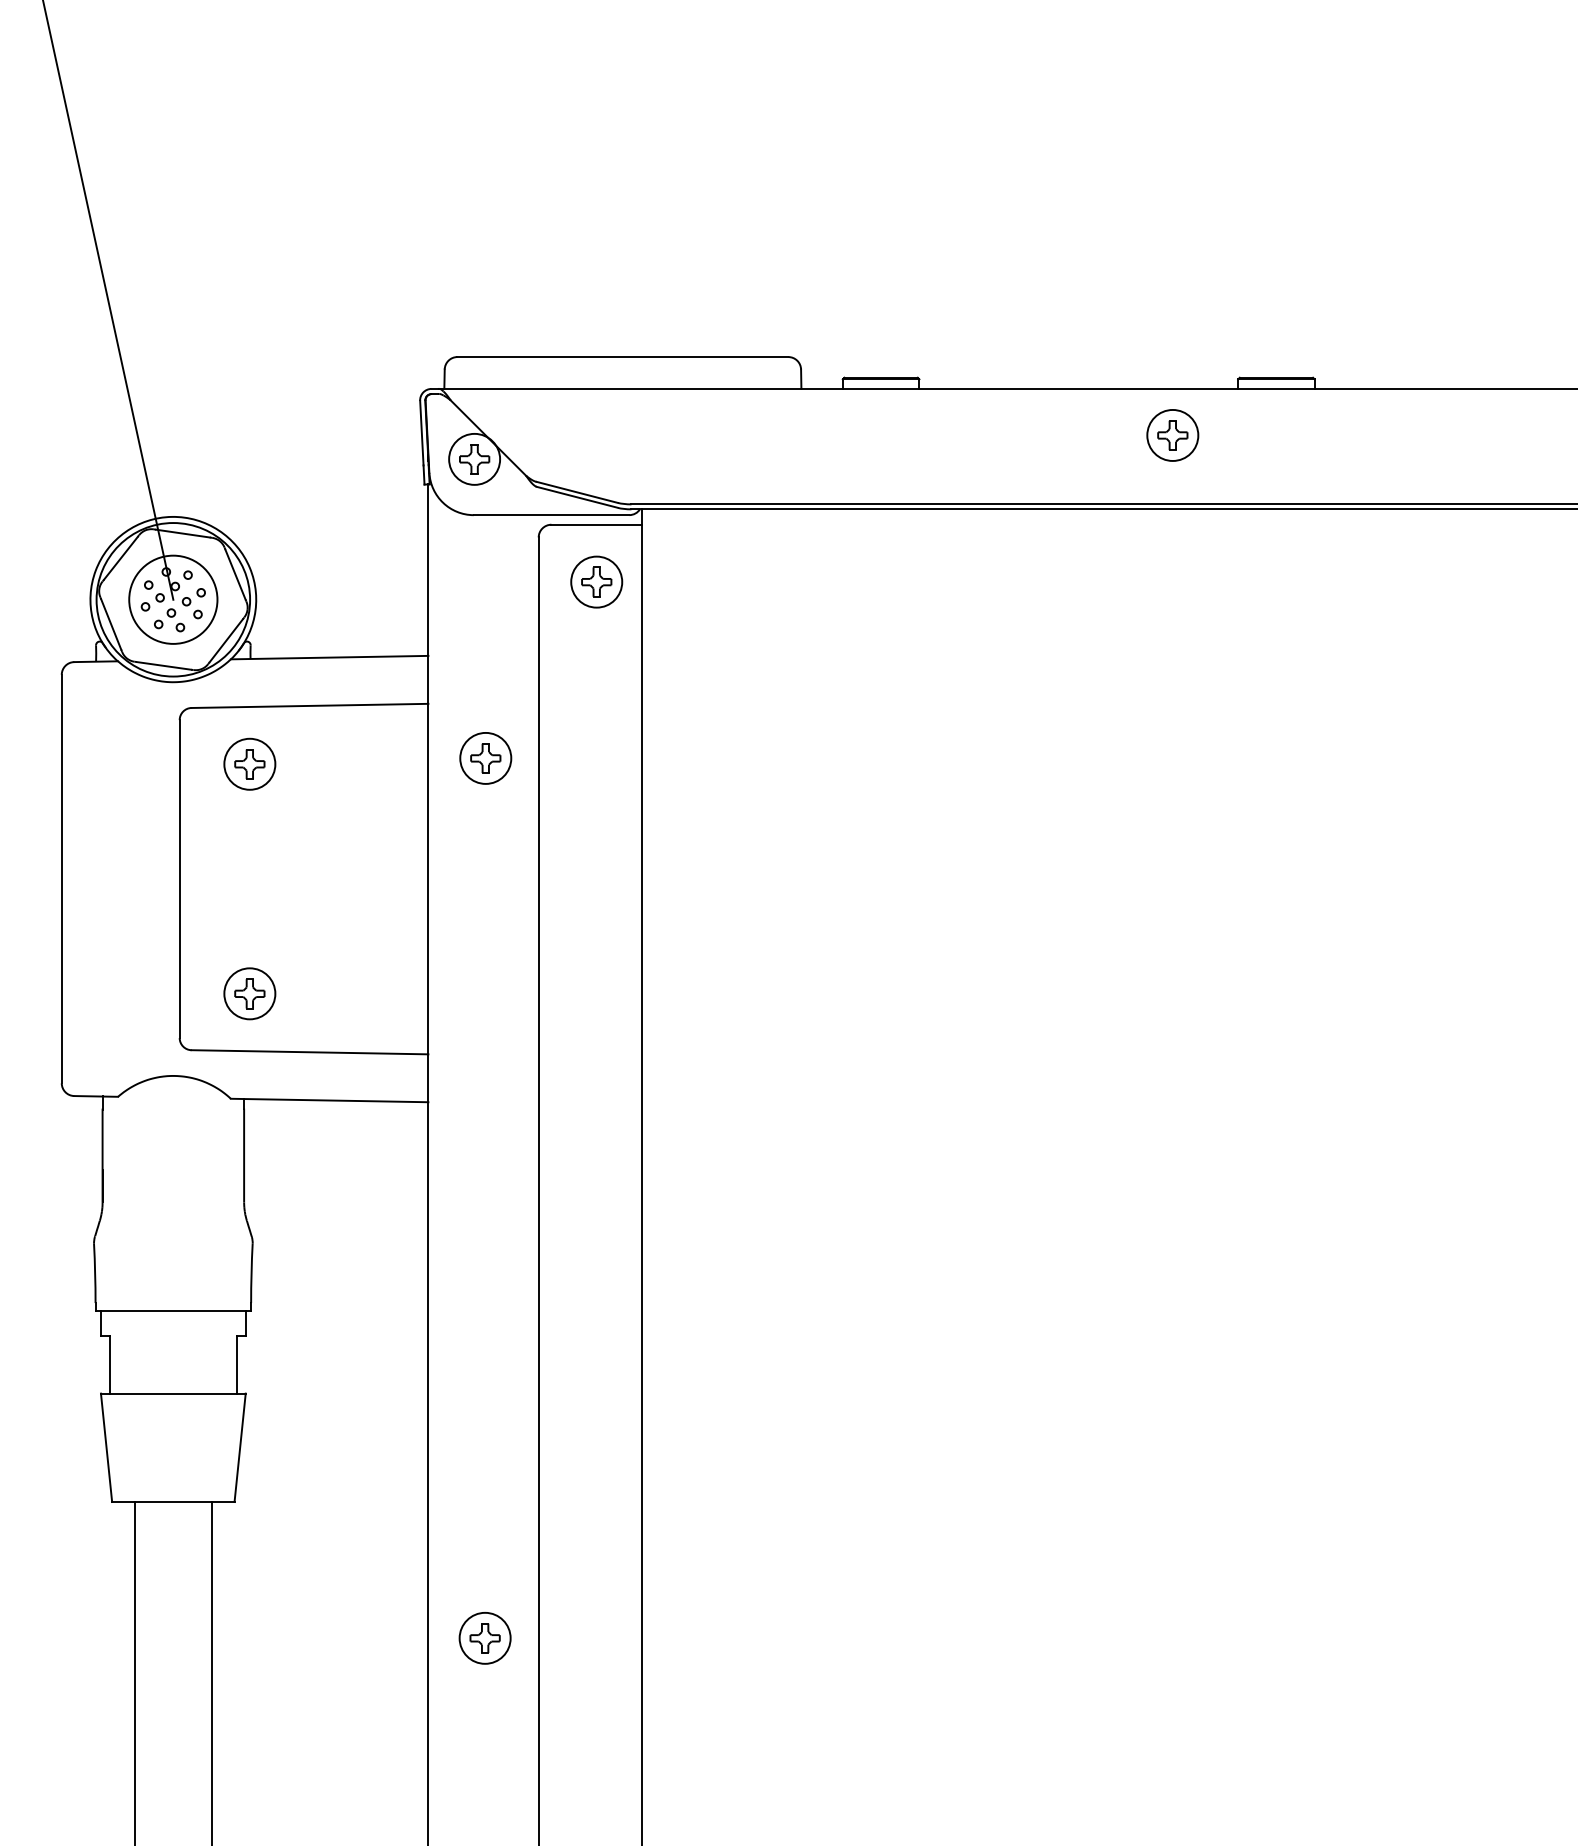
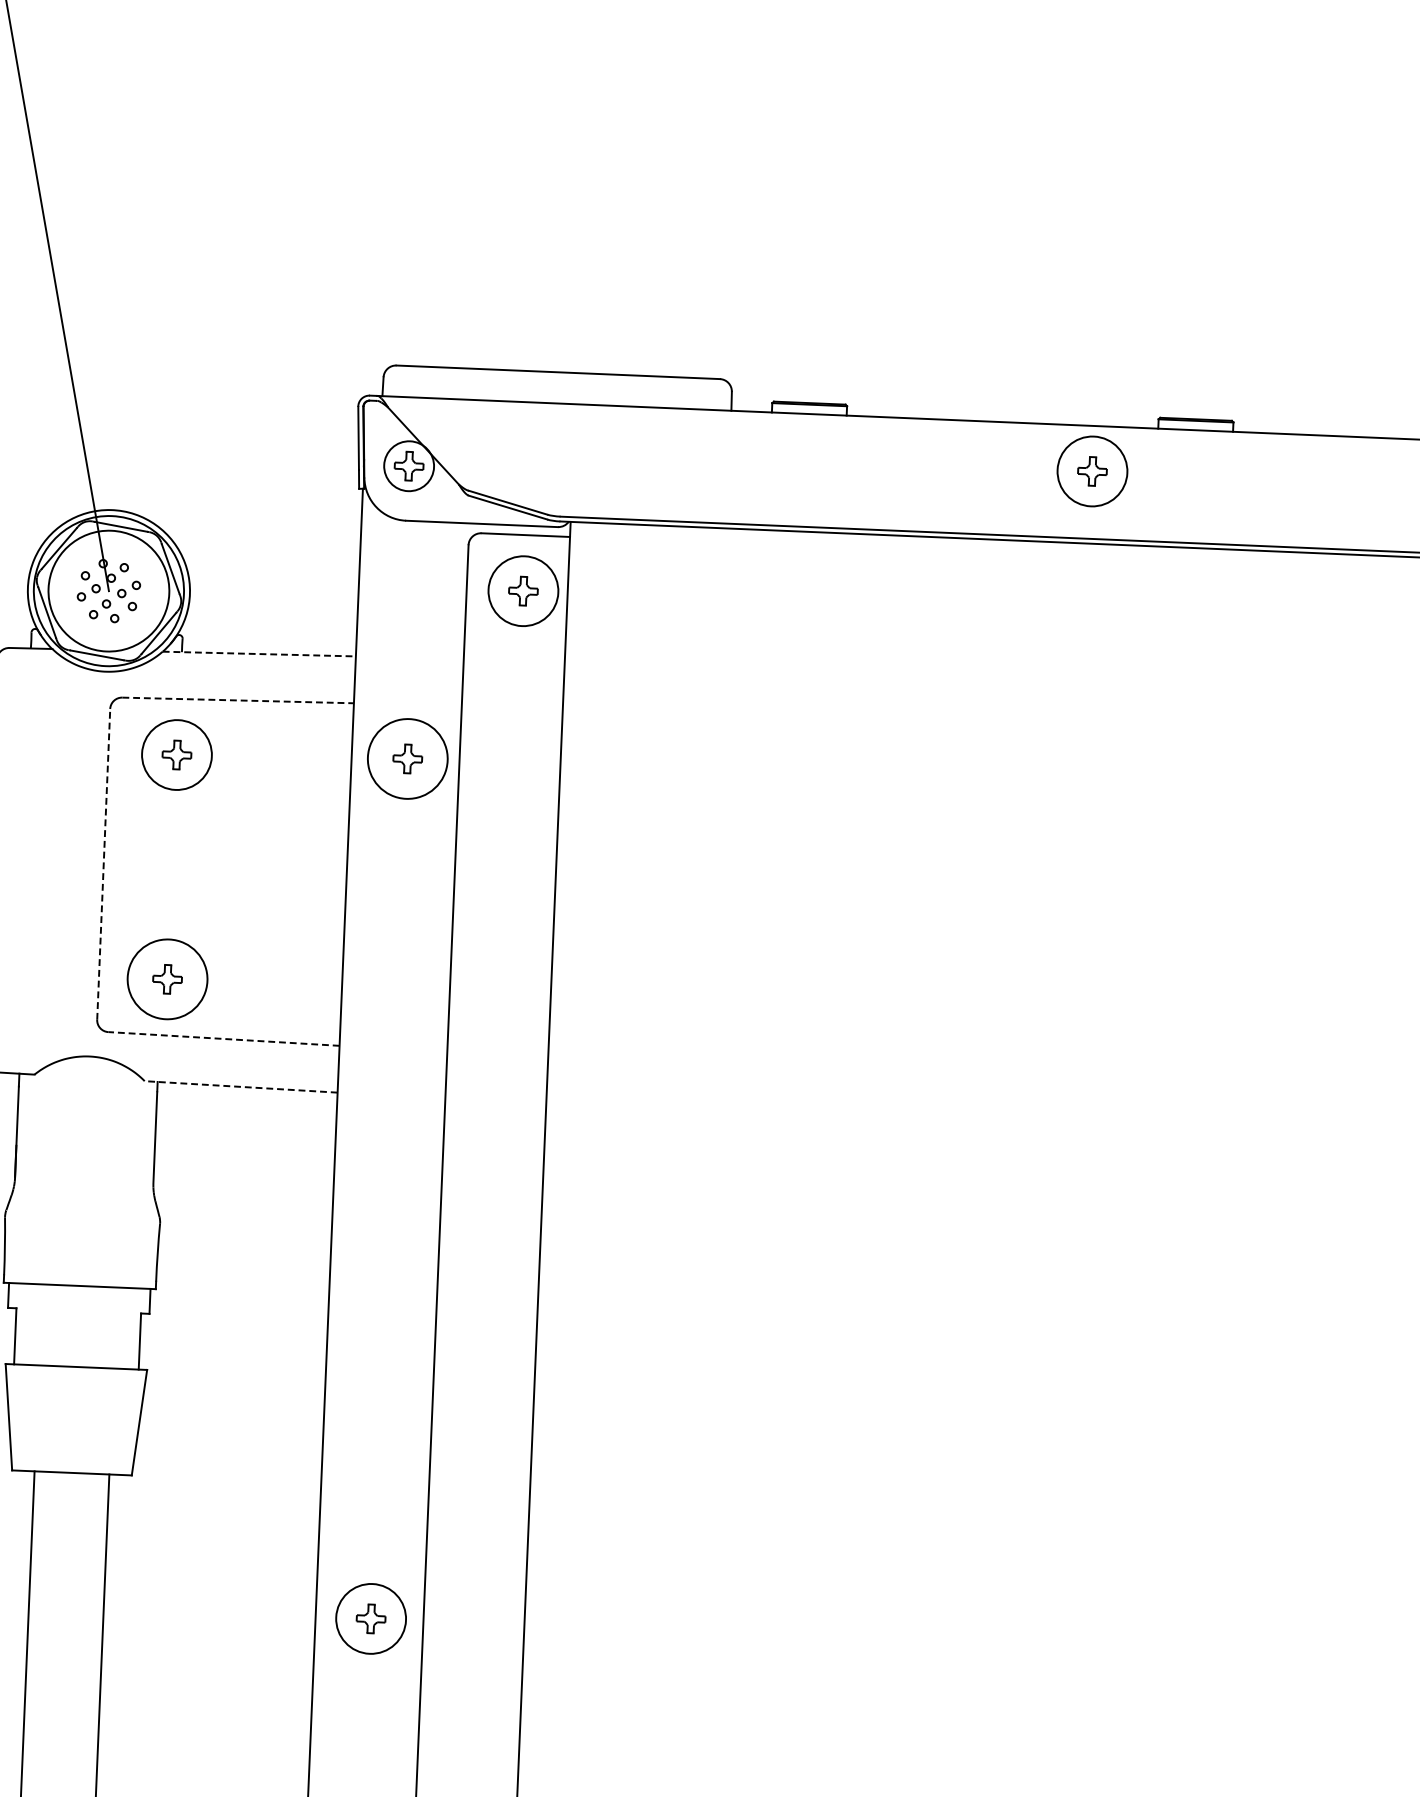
circle: (1172, 434) -> (1092, 470), size x1.4
circle: (596, 581) -> (523, 590), size x1.4
circle: (173, 599) -> (109, 590), size x1.4
line: (329, 657) -> (259, 653), solid -> dashed
line: (310, 705) -> (238, 700), solid -> dashed
circle: (485, 757) -> (407, 758), size x1.6
circle: (249, 763) -> (176, 754), size x1.4
line: (179, 879) -> (103, 864), solid -> dashed
circle: (249, 993) -> (167, 979), size x1.6
line: (309, 1052) -> (223, 1039), solid -> dashed
line: (329, 1100) -> (241, 1086), solid -> dashed
circle: (484, 1637) -> (370, 1618), size x1.4

